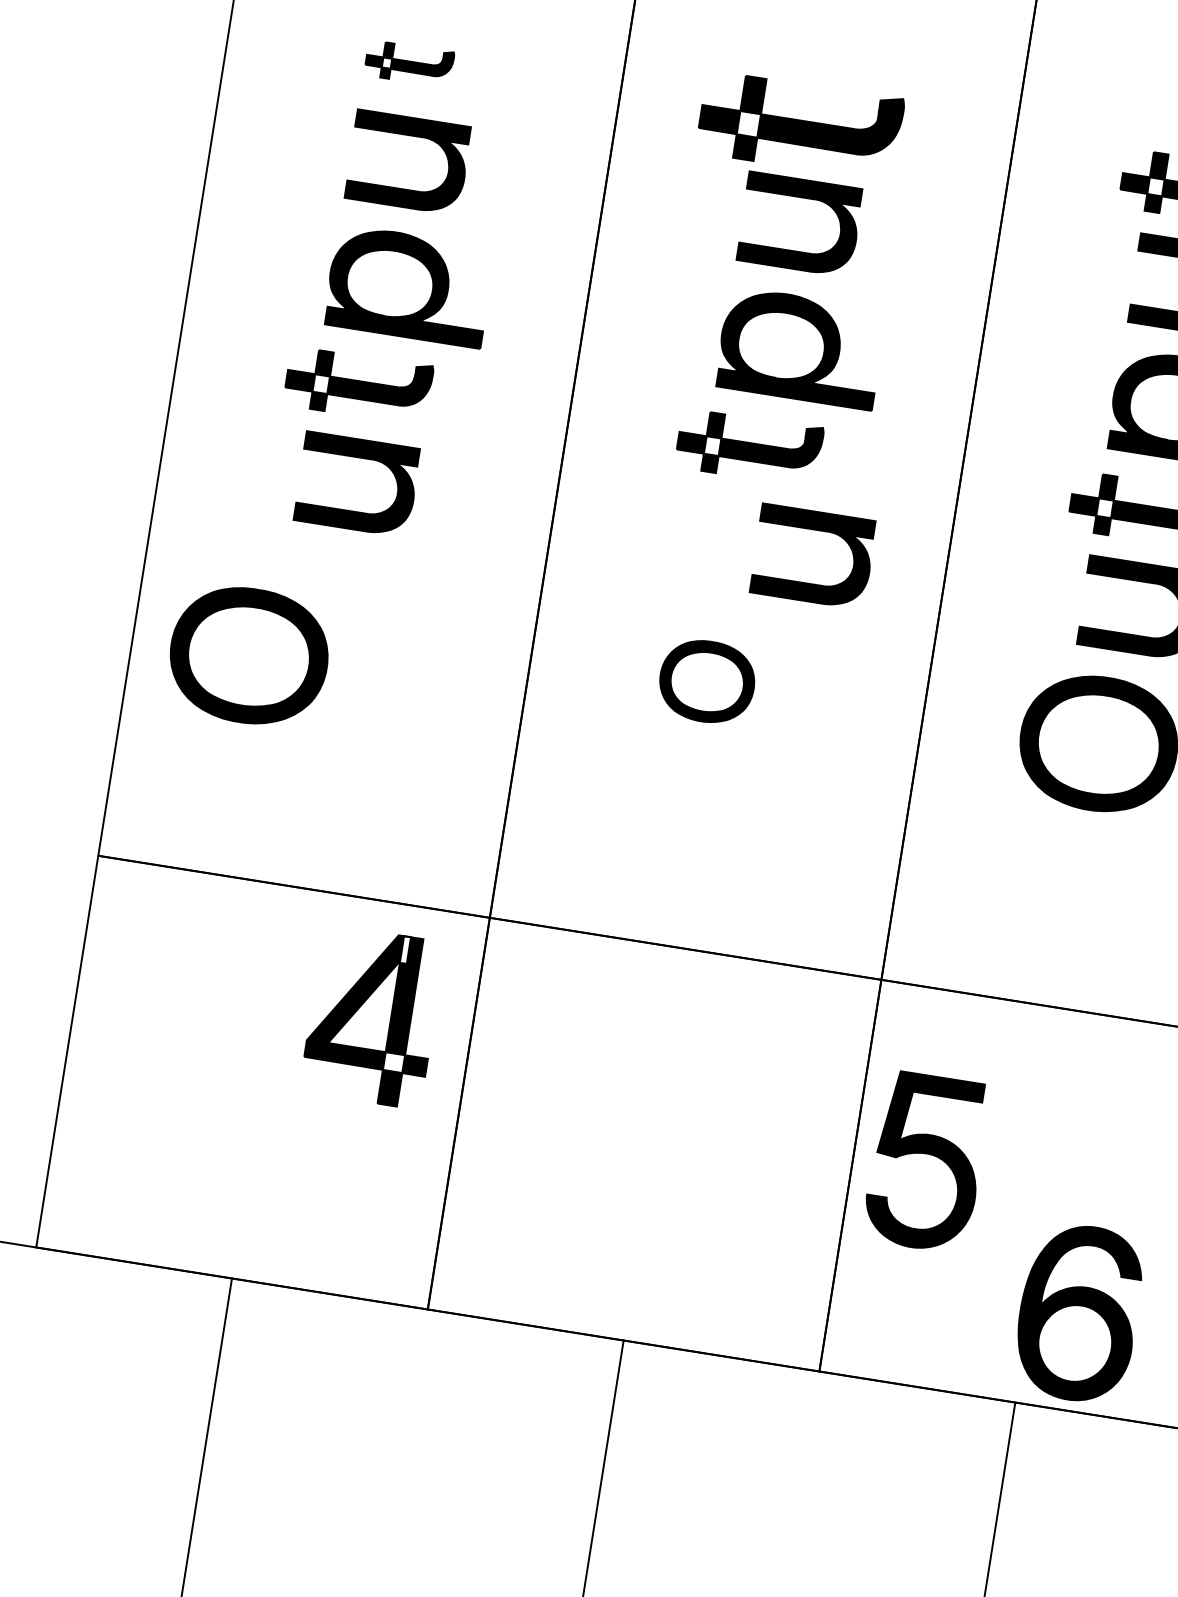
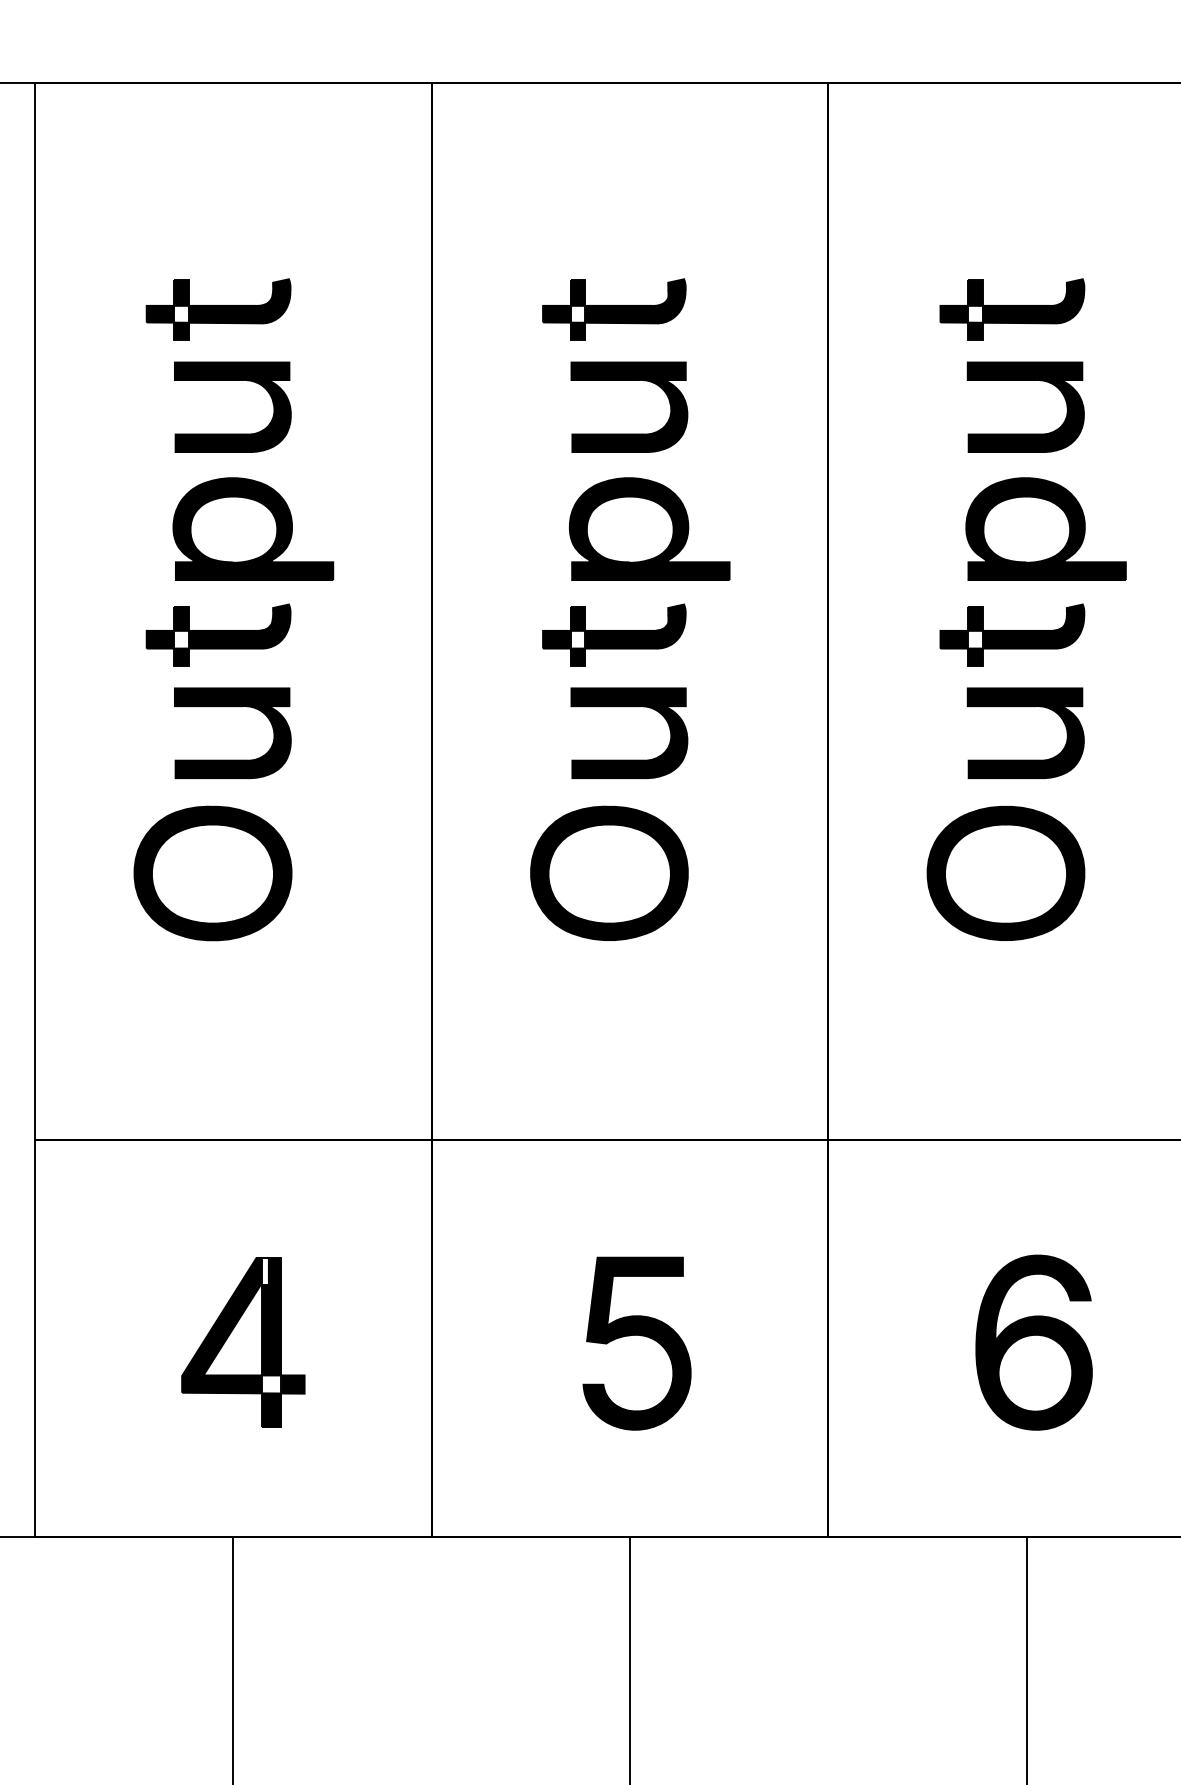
part: (409, 63) -> (218, 309), size x1.67
part: (800, 125) -> (614, 309), size x0.71
part: (817, 531) -> (629, 707), moved
part: (248, 655) -> (212, 873), moved
part: (707, 680) -> (609, 872), size x1.67
part: (372, 1016) -> (243, 1342), moved
part: (927, 1154) -> (636, 1335), moved
part: (1078, 1312) -> (1033, 1342), moved

